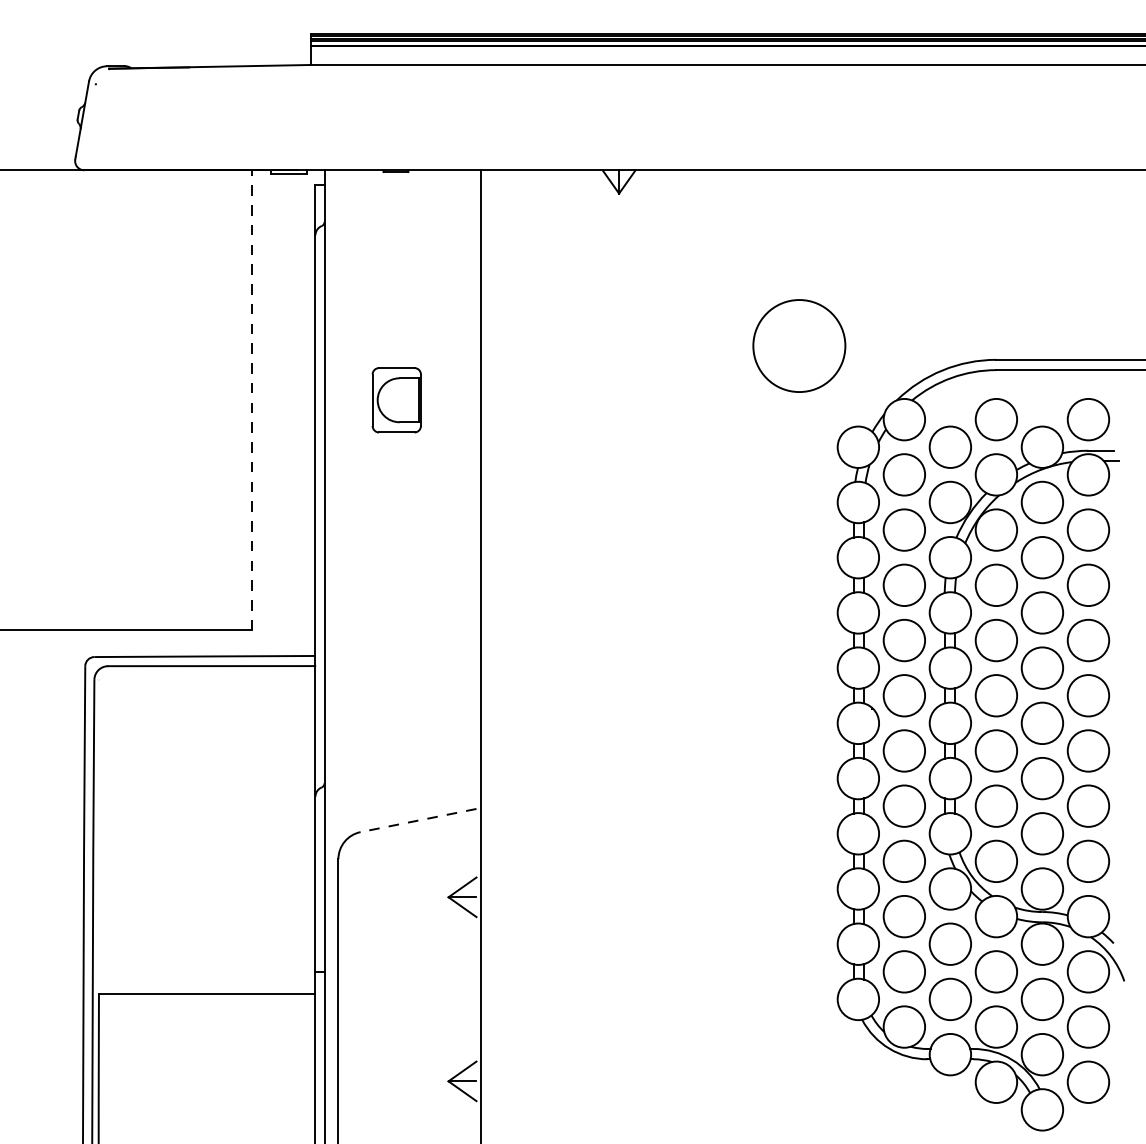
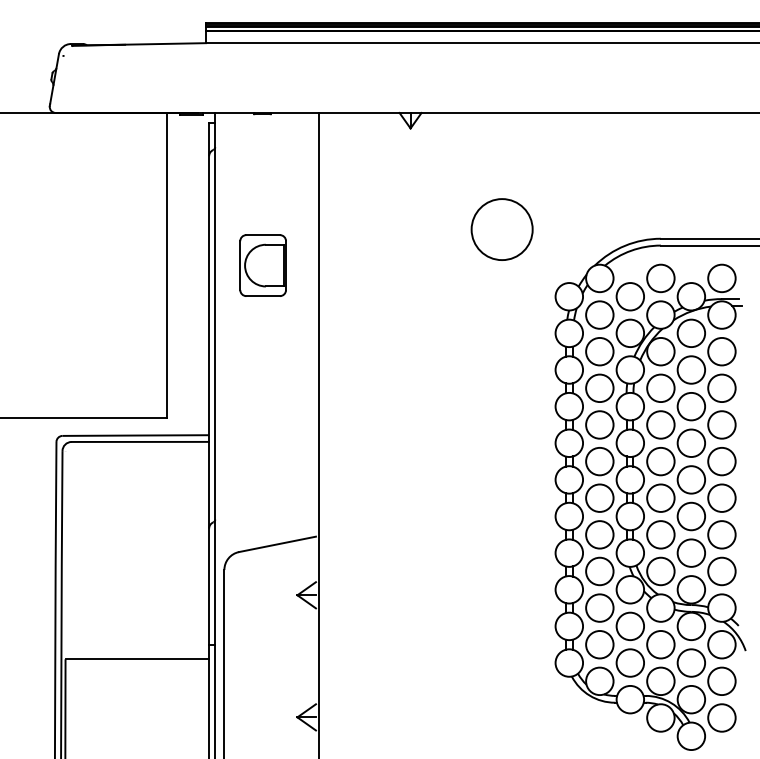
circle: (798, 345) -> (501, 229), moved
line: (252, 400) -> (167, 265), dashed -> solid
part: (395, 400) -> (262, 265), size x1.43
line: (418, 820) -> (277, 544), dashed -> solid

